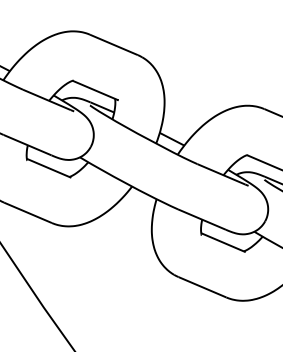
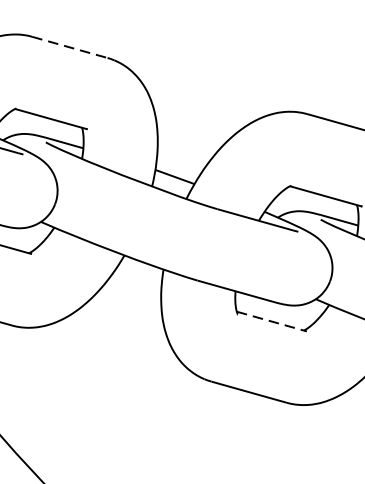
line: (114, 45) -> (70, 48), solid -> dashed
line: (223, 242) -> (271, 321), solid -> dashed

